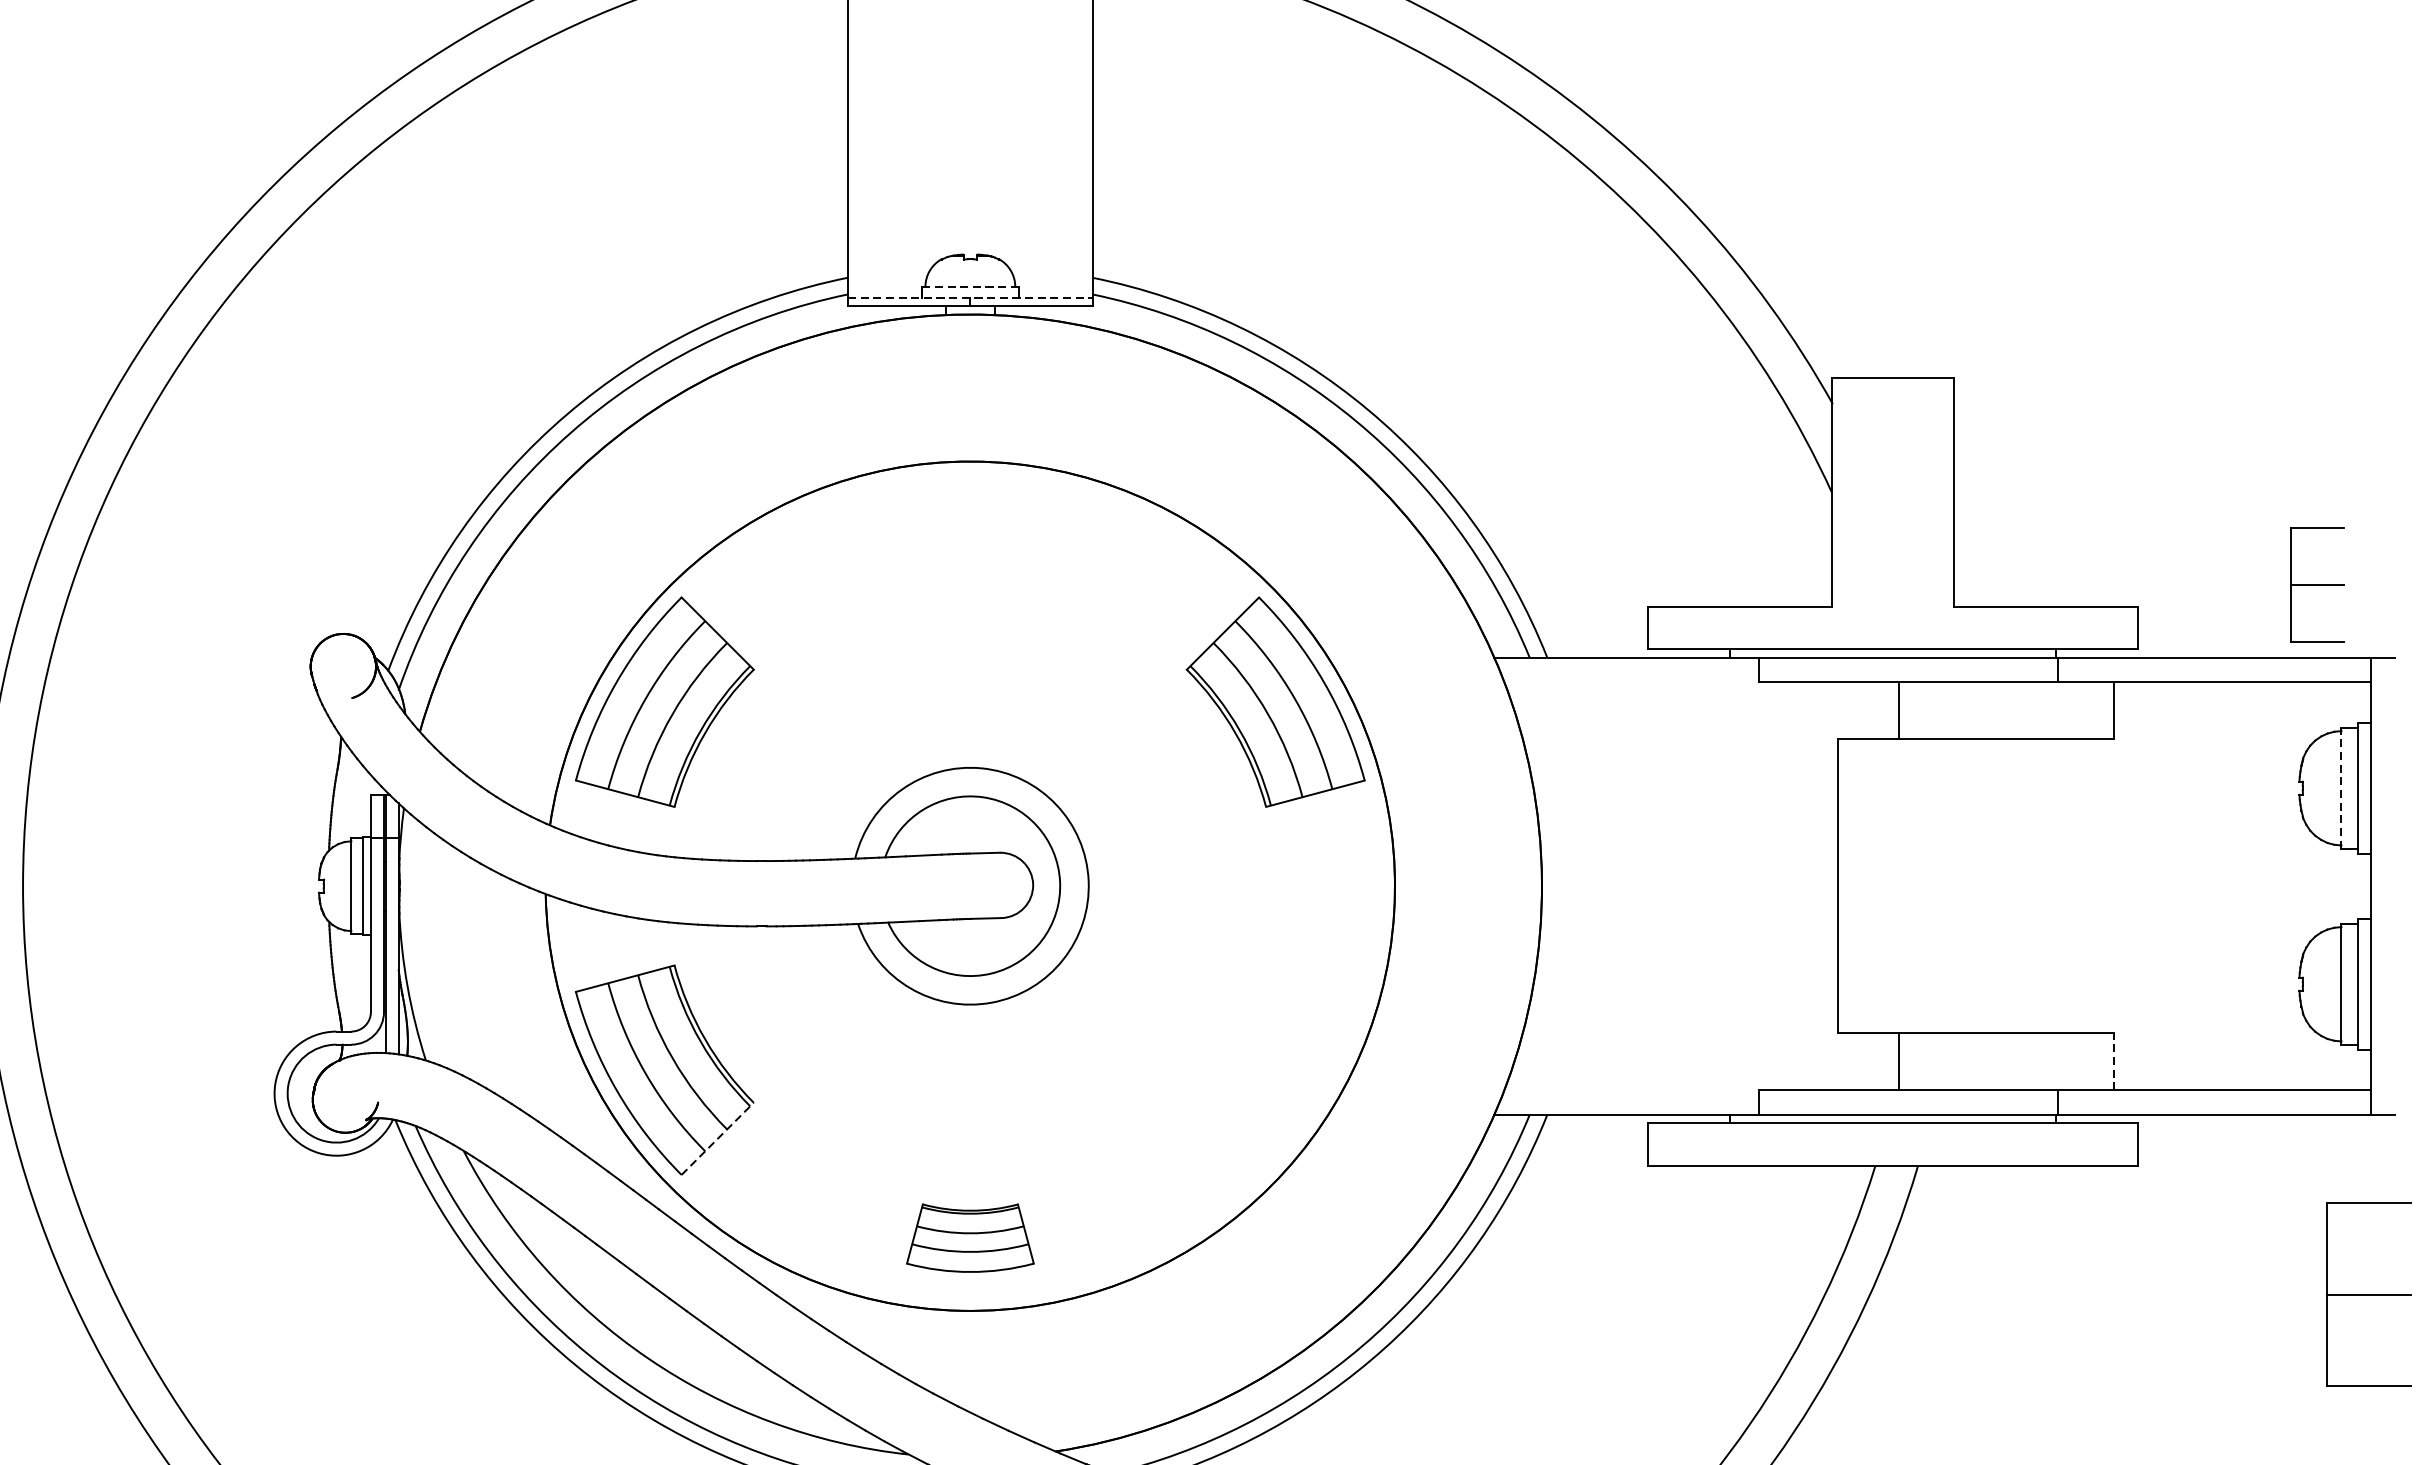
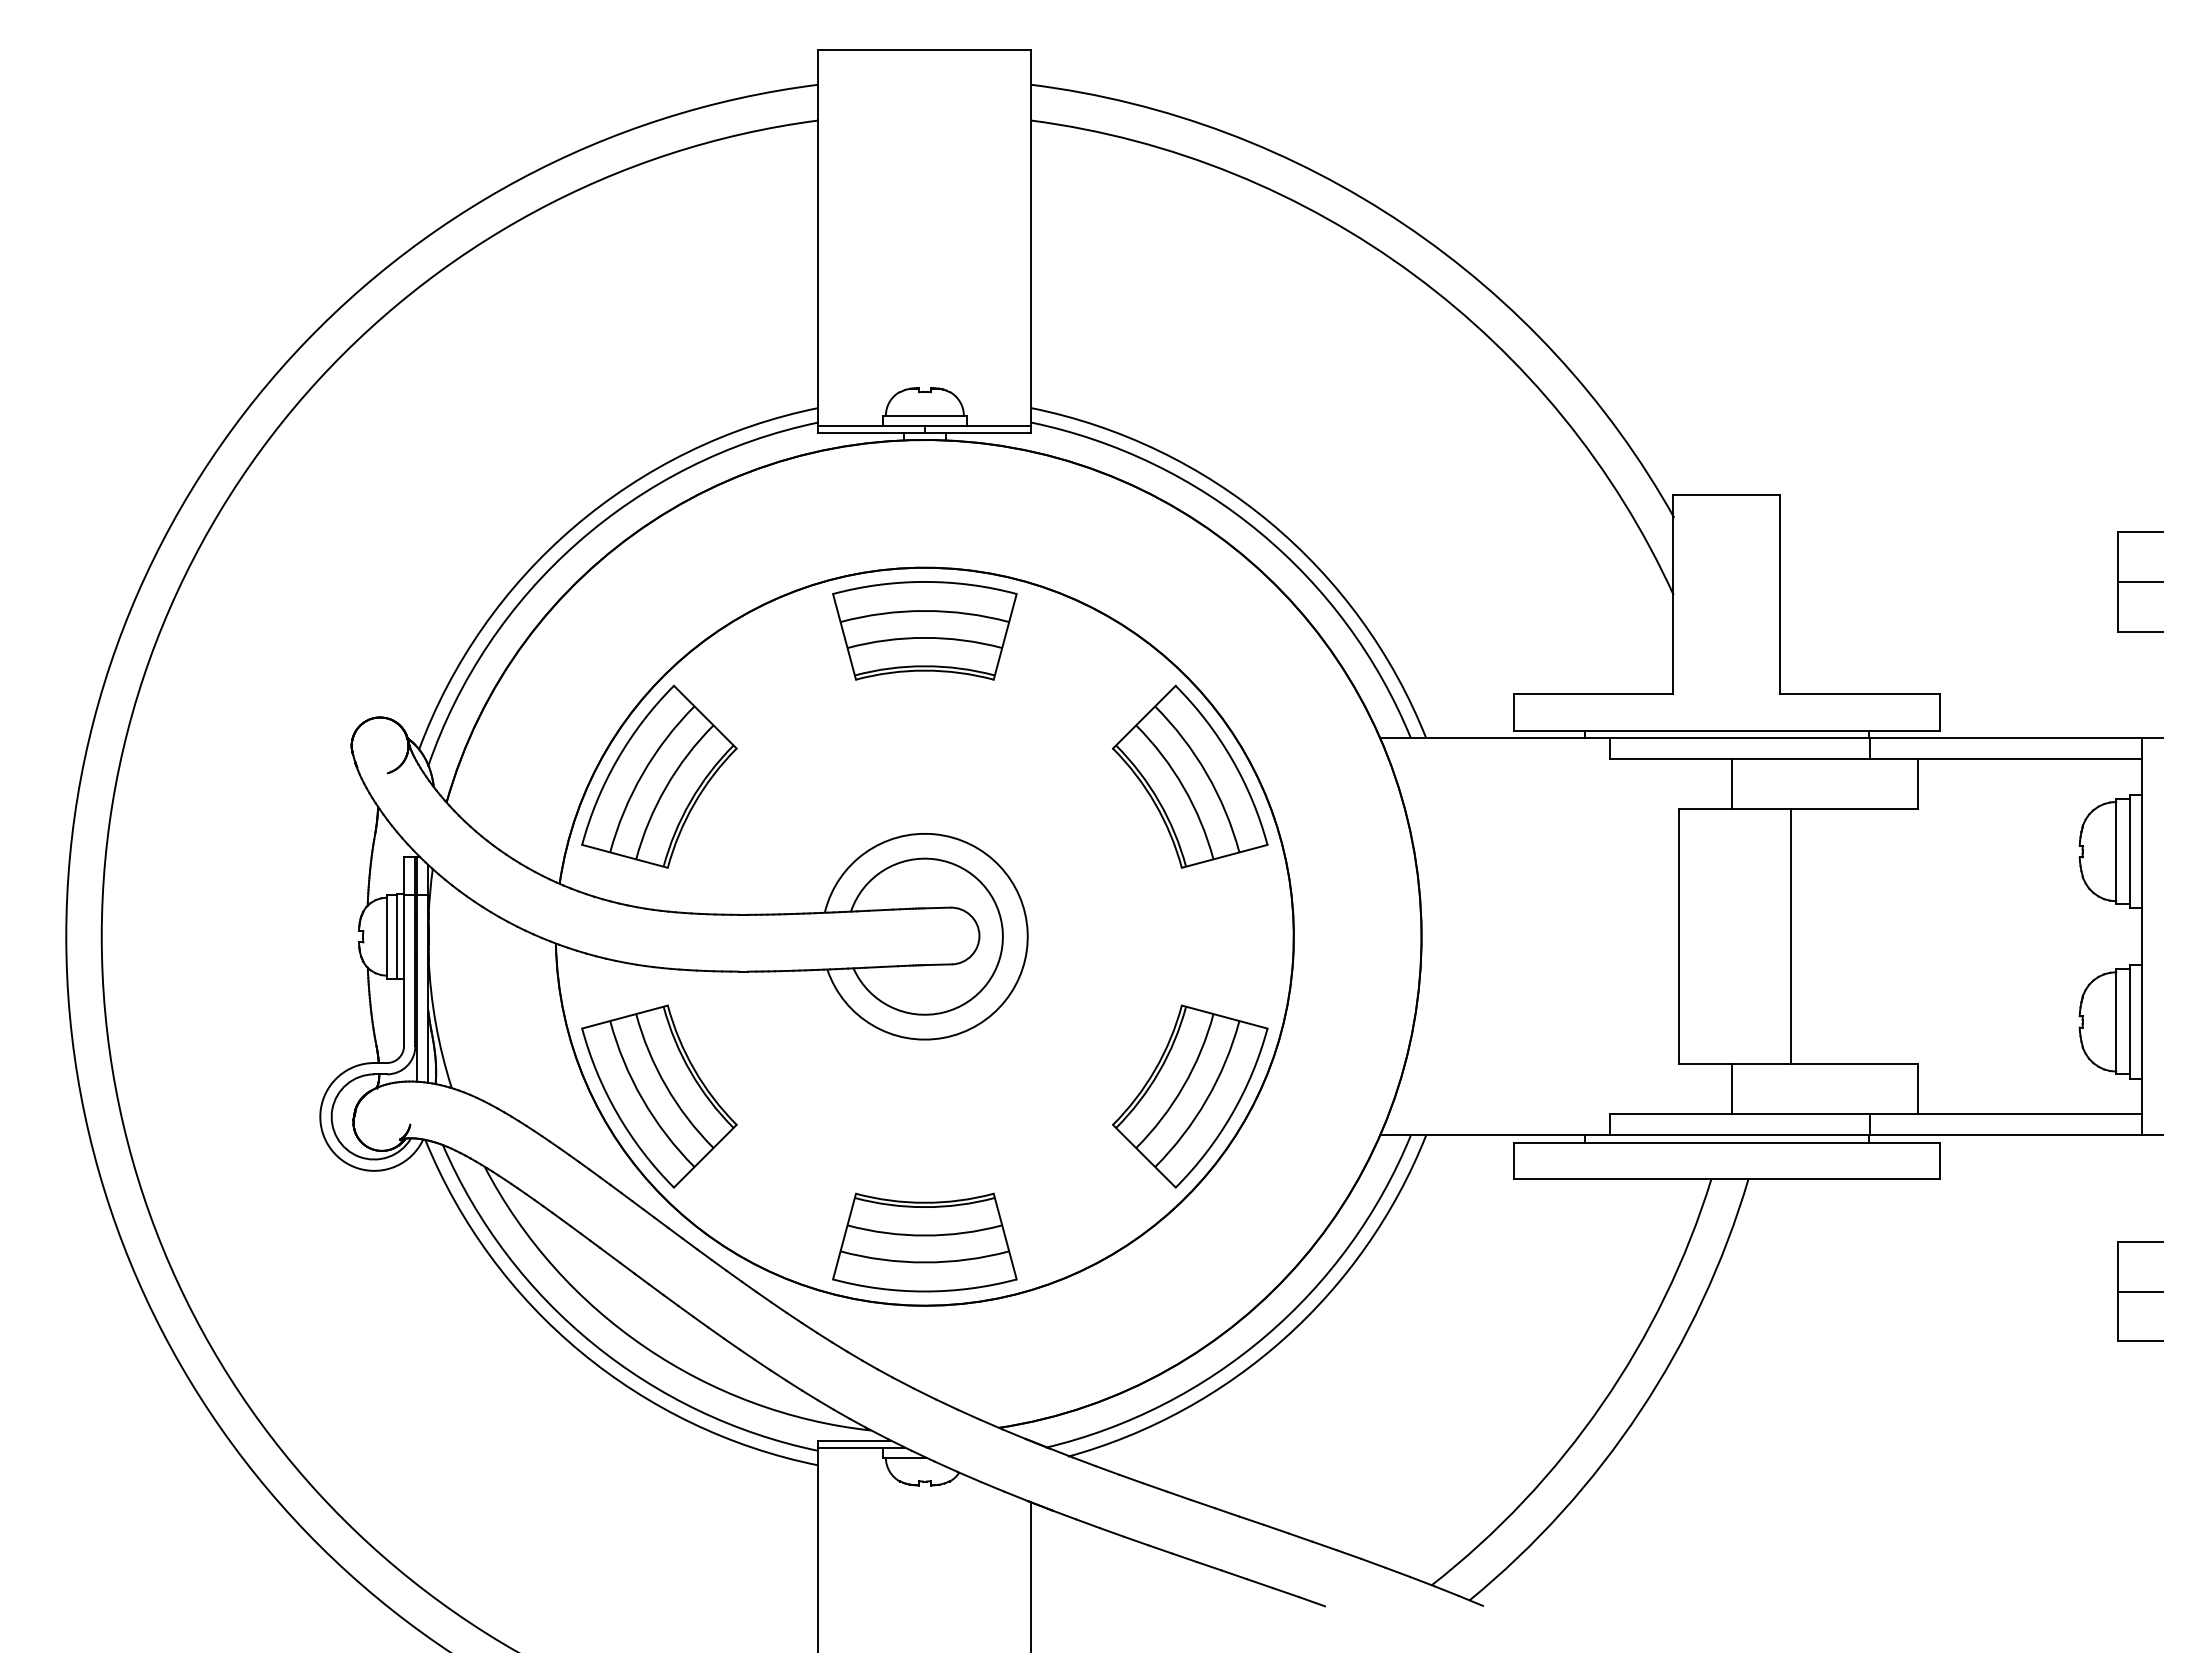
line: (969, 286) -> (924, 415), dashed -> solid
line: (971, 297) -> (925, 425), dashed -> solid
part: (969, 533) -> (924, 630), added
part: (2317, 584) -> (2140, 581), moved
line: (2341, 788) -> (2116, 851), dashed -> solid
line: (1966, 885) -> (1790, 936), added
line: (2113, 1062) -> (1918, 1089), dashed -> solid
part: (1276, 1070) -> (1190, 1096), added
line: (717, 1138) -> (705, 1155), dashed -> solid
part: (969, 1238) -> (924, 1242), size x1.67
part: (2369, 1294) -> (2140, 1291), size x0.62

